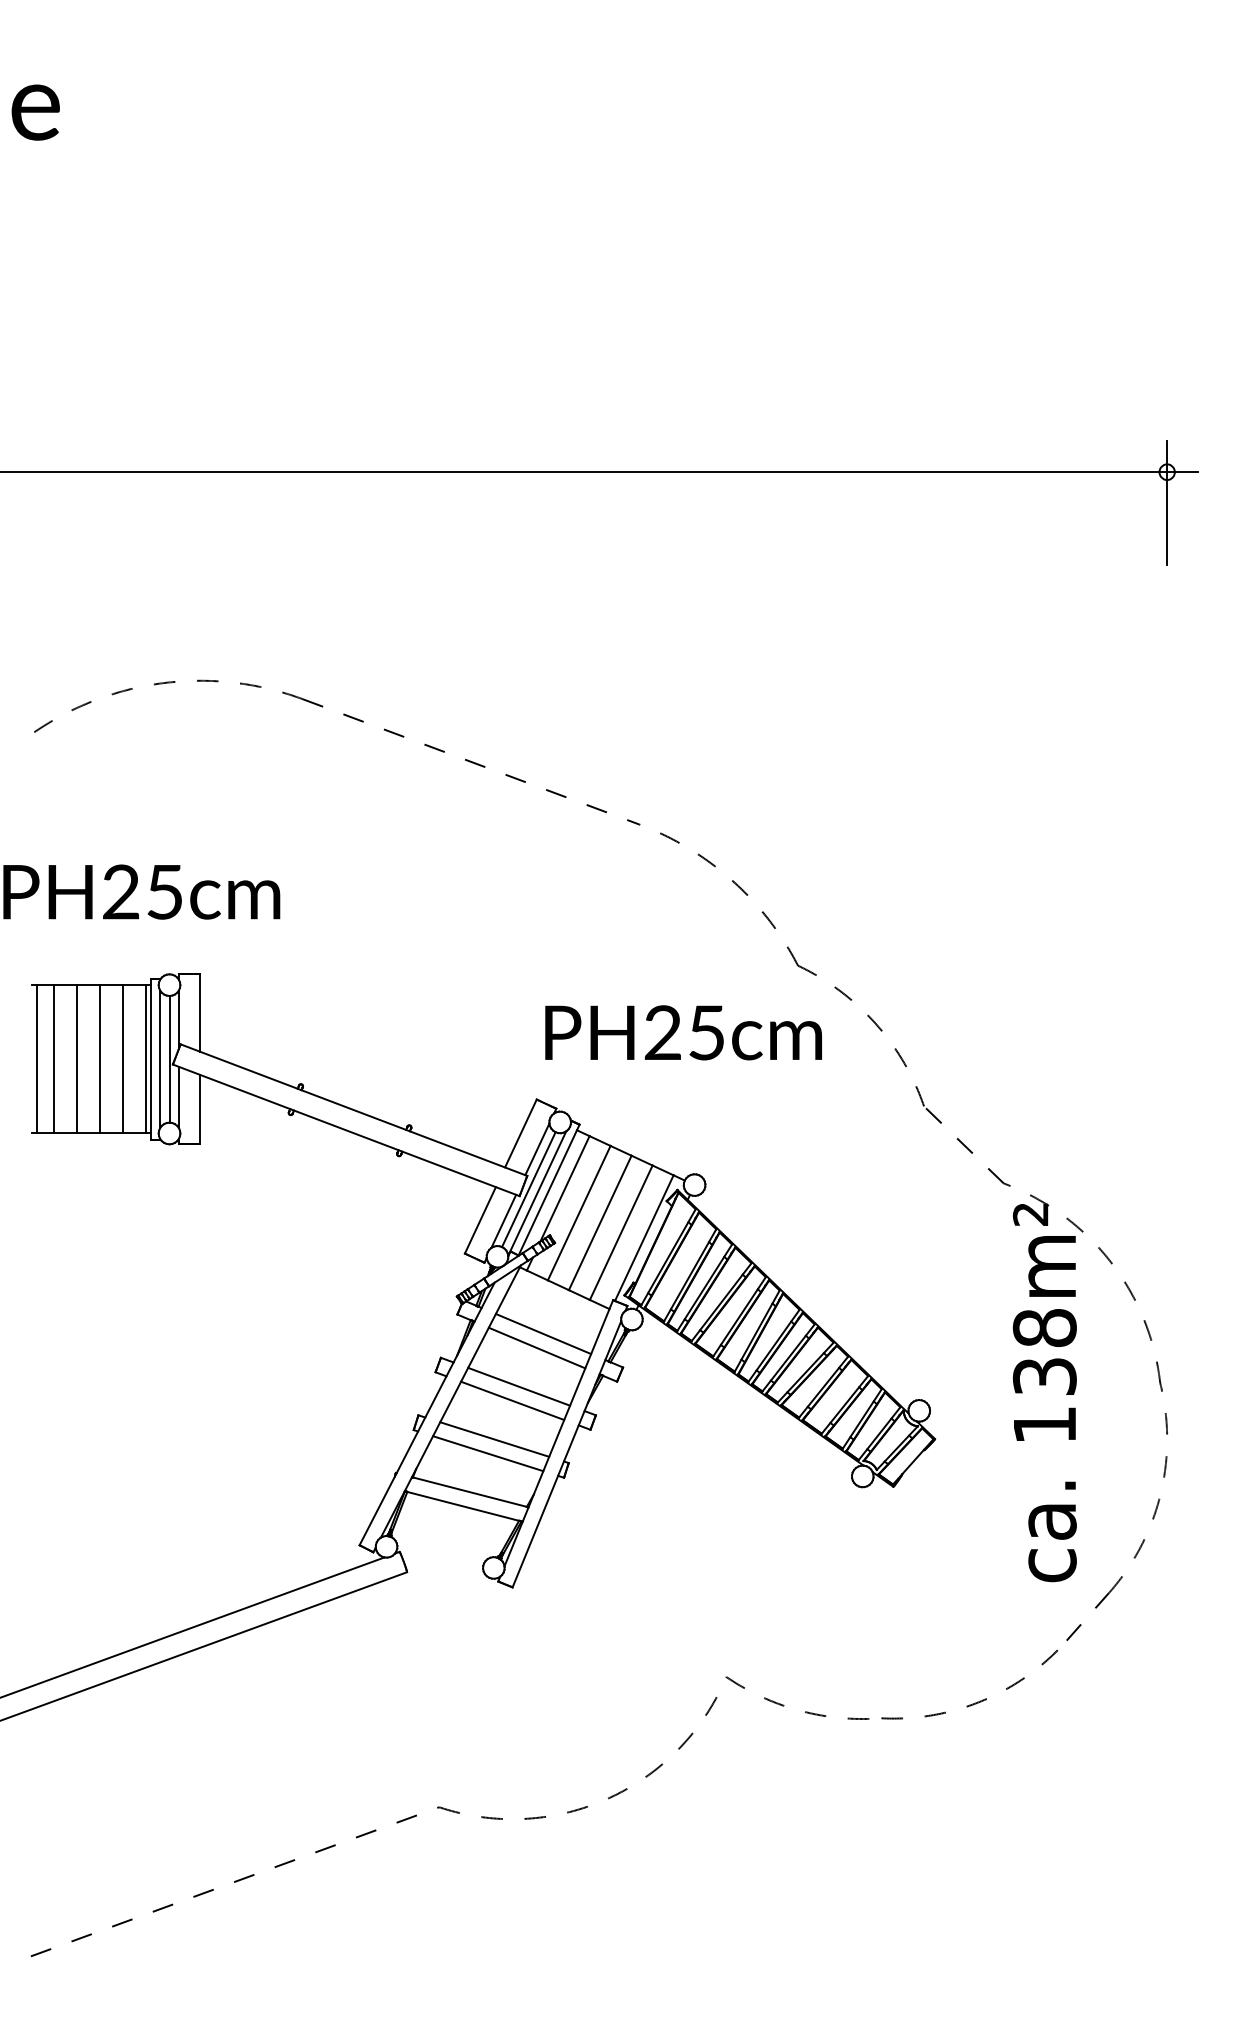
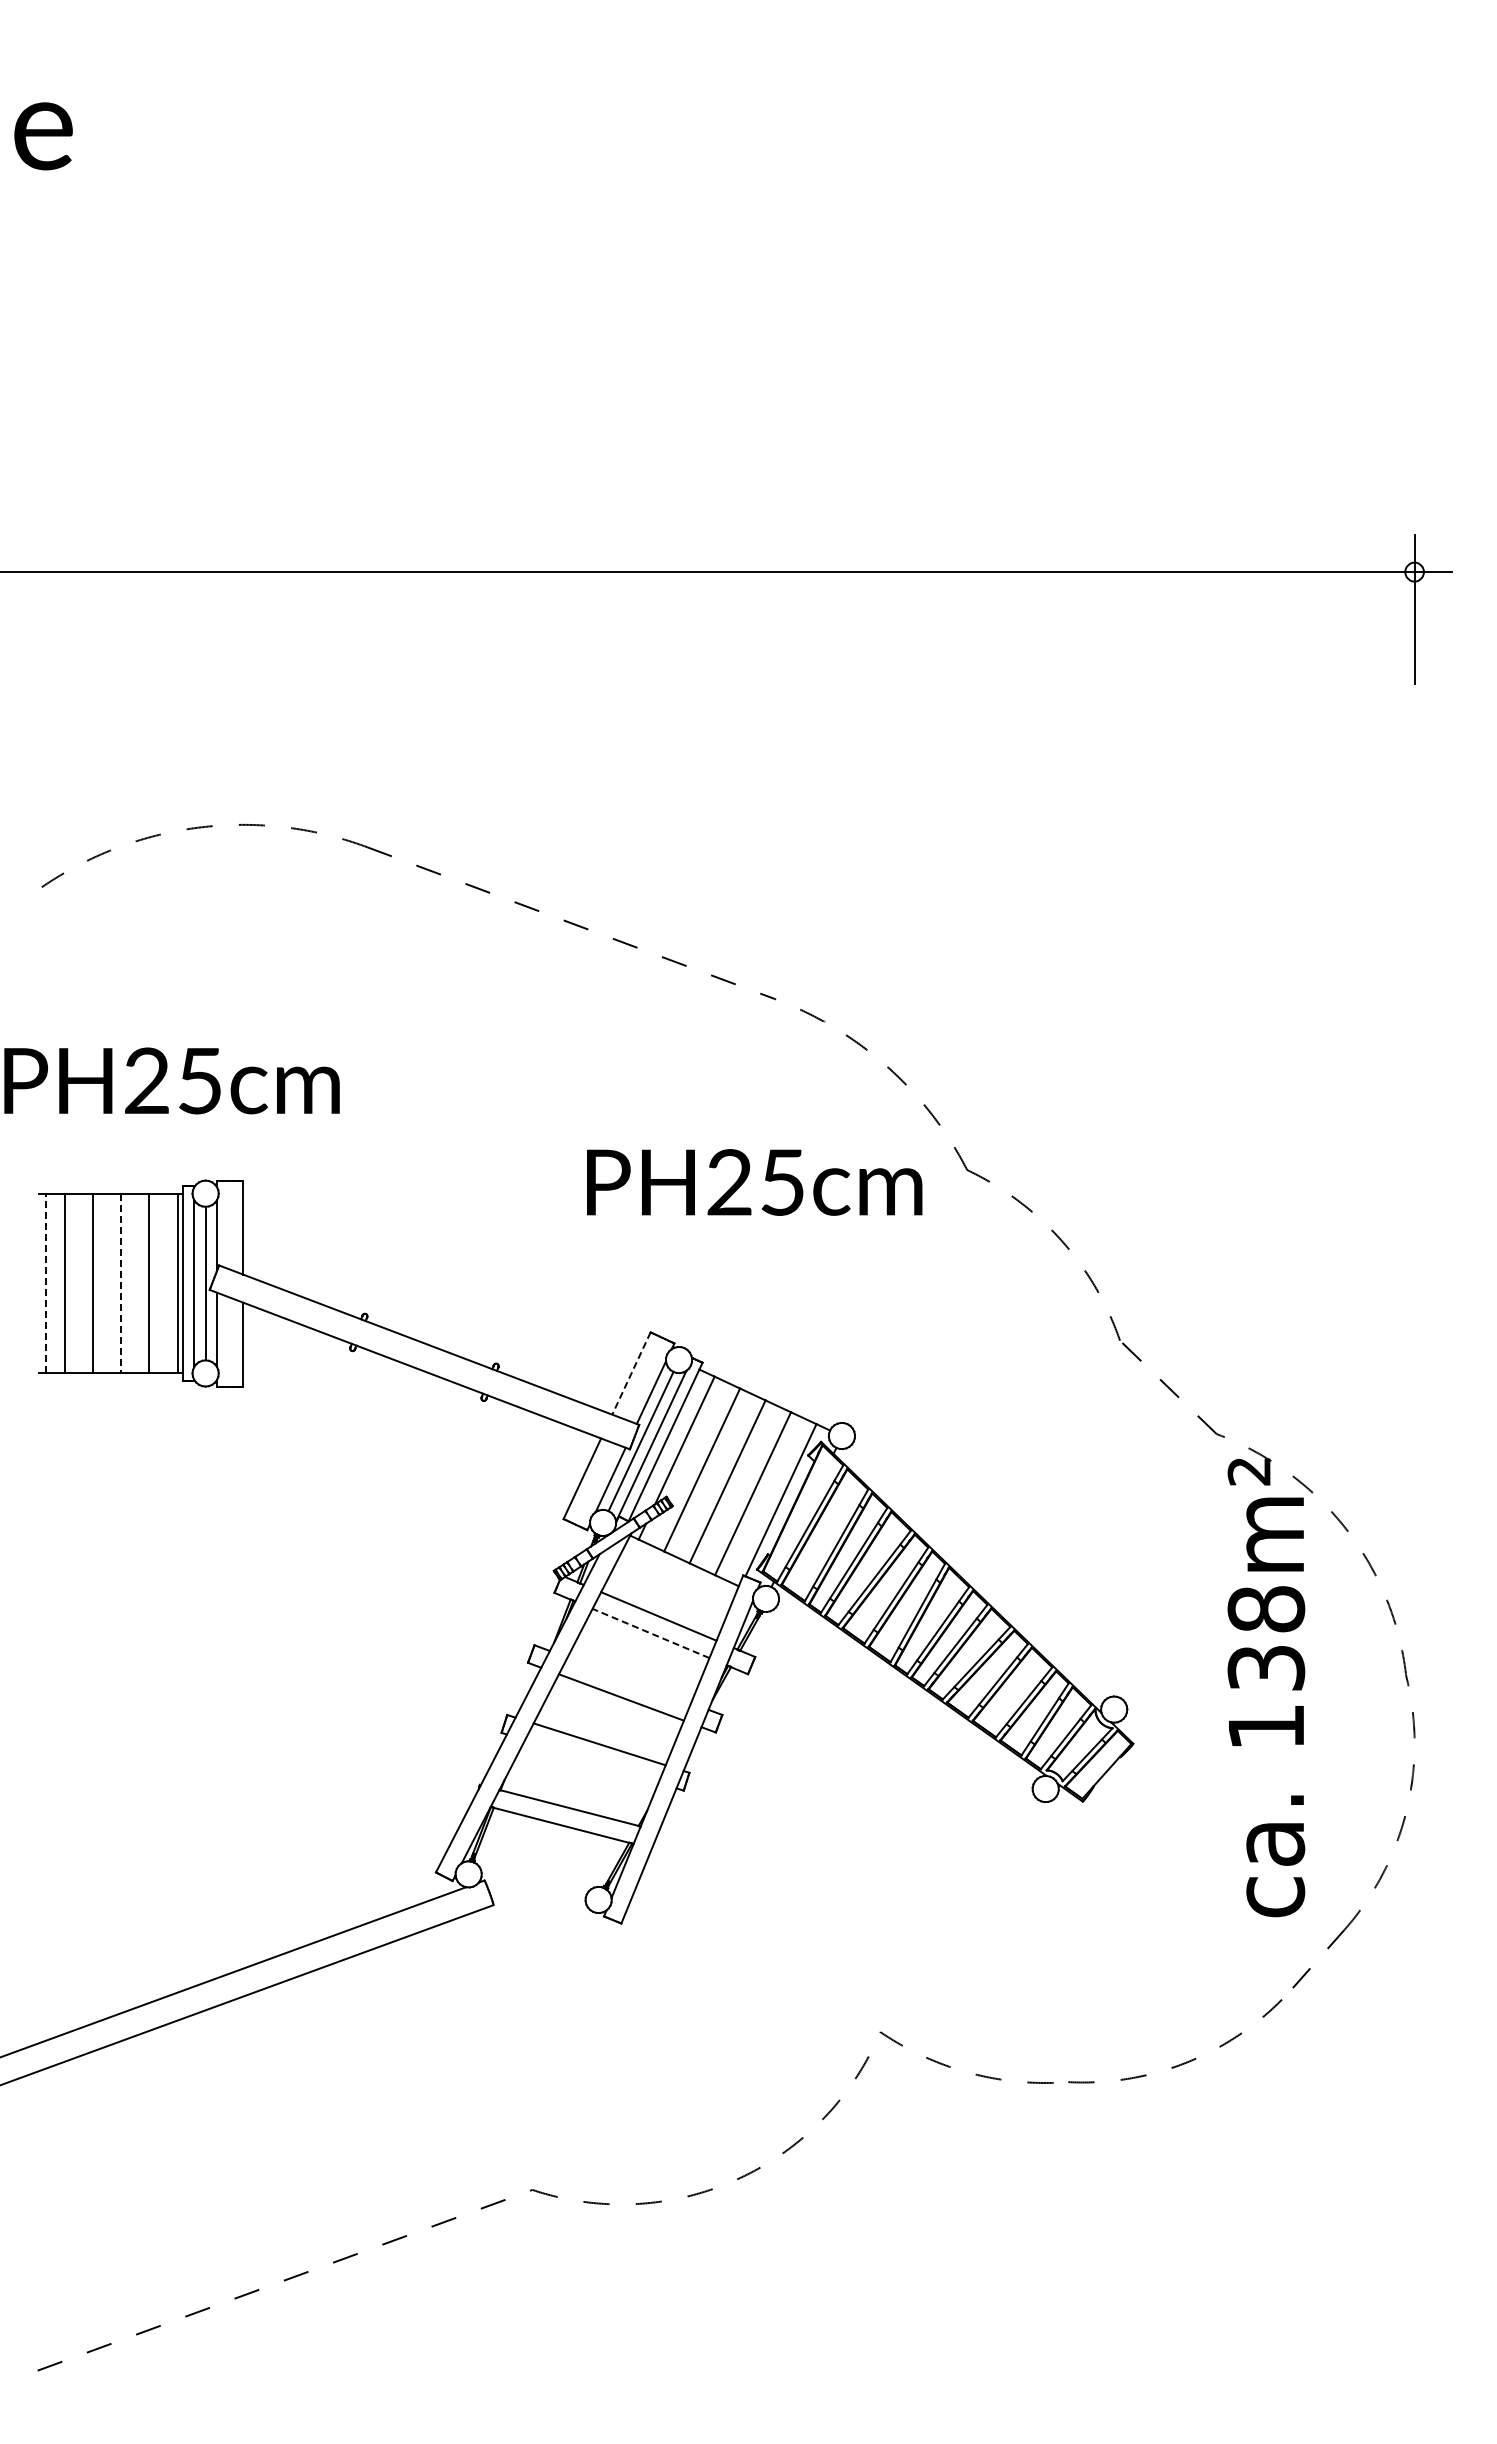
text: (683, 1032) -> (754, 1182), moved
line: (37, 1059) -> (45, 1283), solid -> dashed
line: (100, 1059) -> (121, 1283), solid -> dashed
line: (520, 1133) -> (631, 1373), solid -> dashed
line: (536, 1348) -> (650, 1633), solid -> dashed
line: (519, 1386) -> (629, 1680), removed
line: (487, 1453) -> (591, 1761), removed

